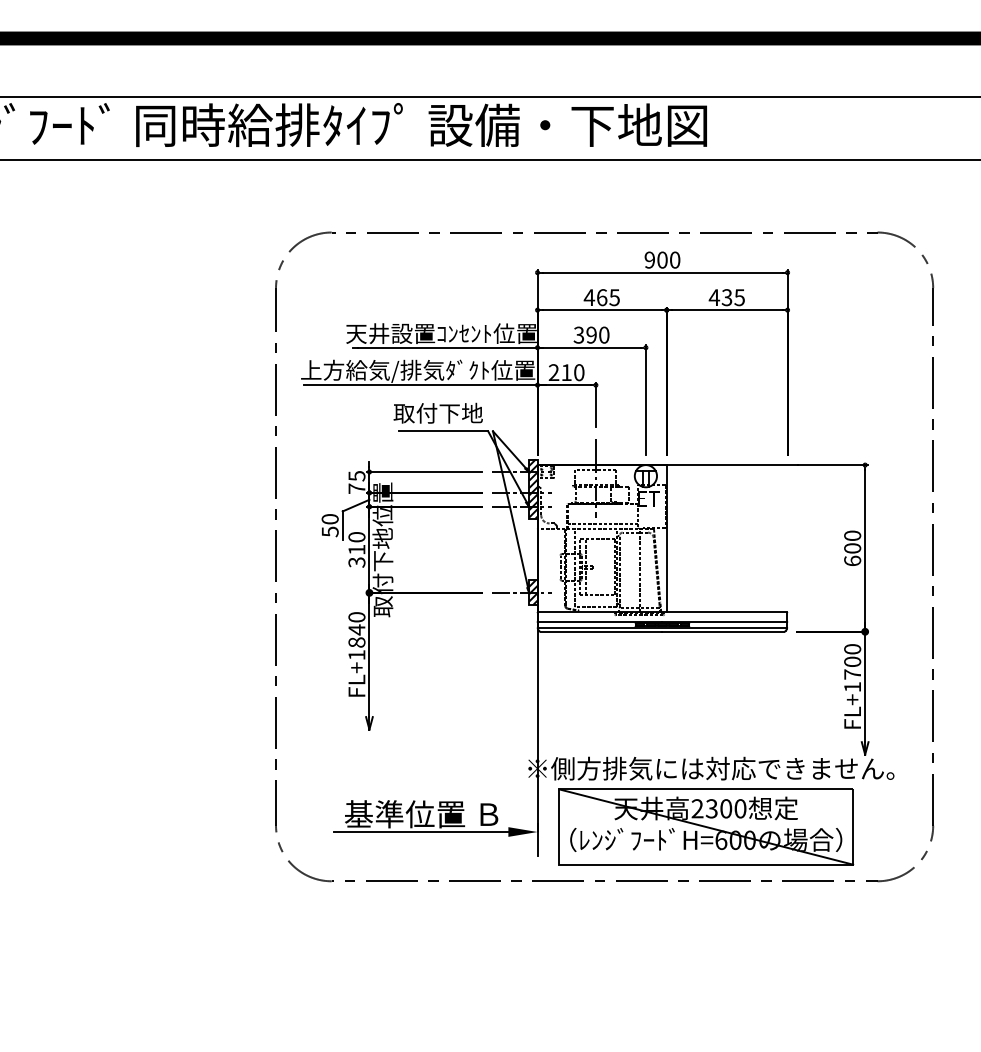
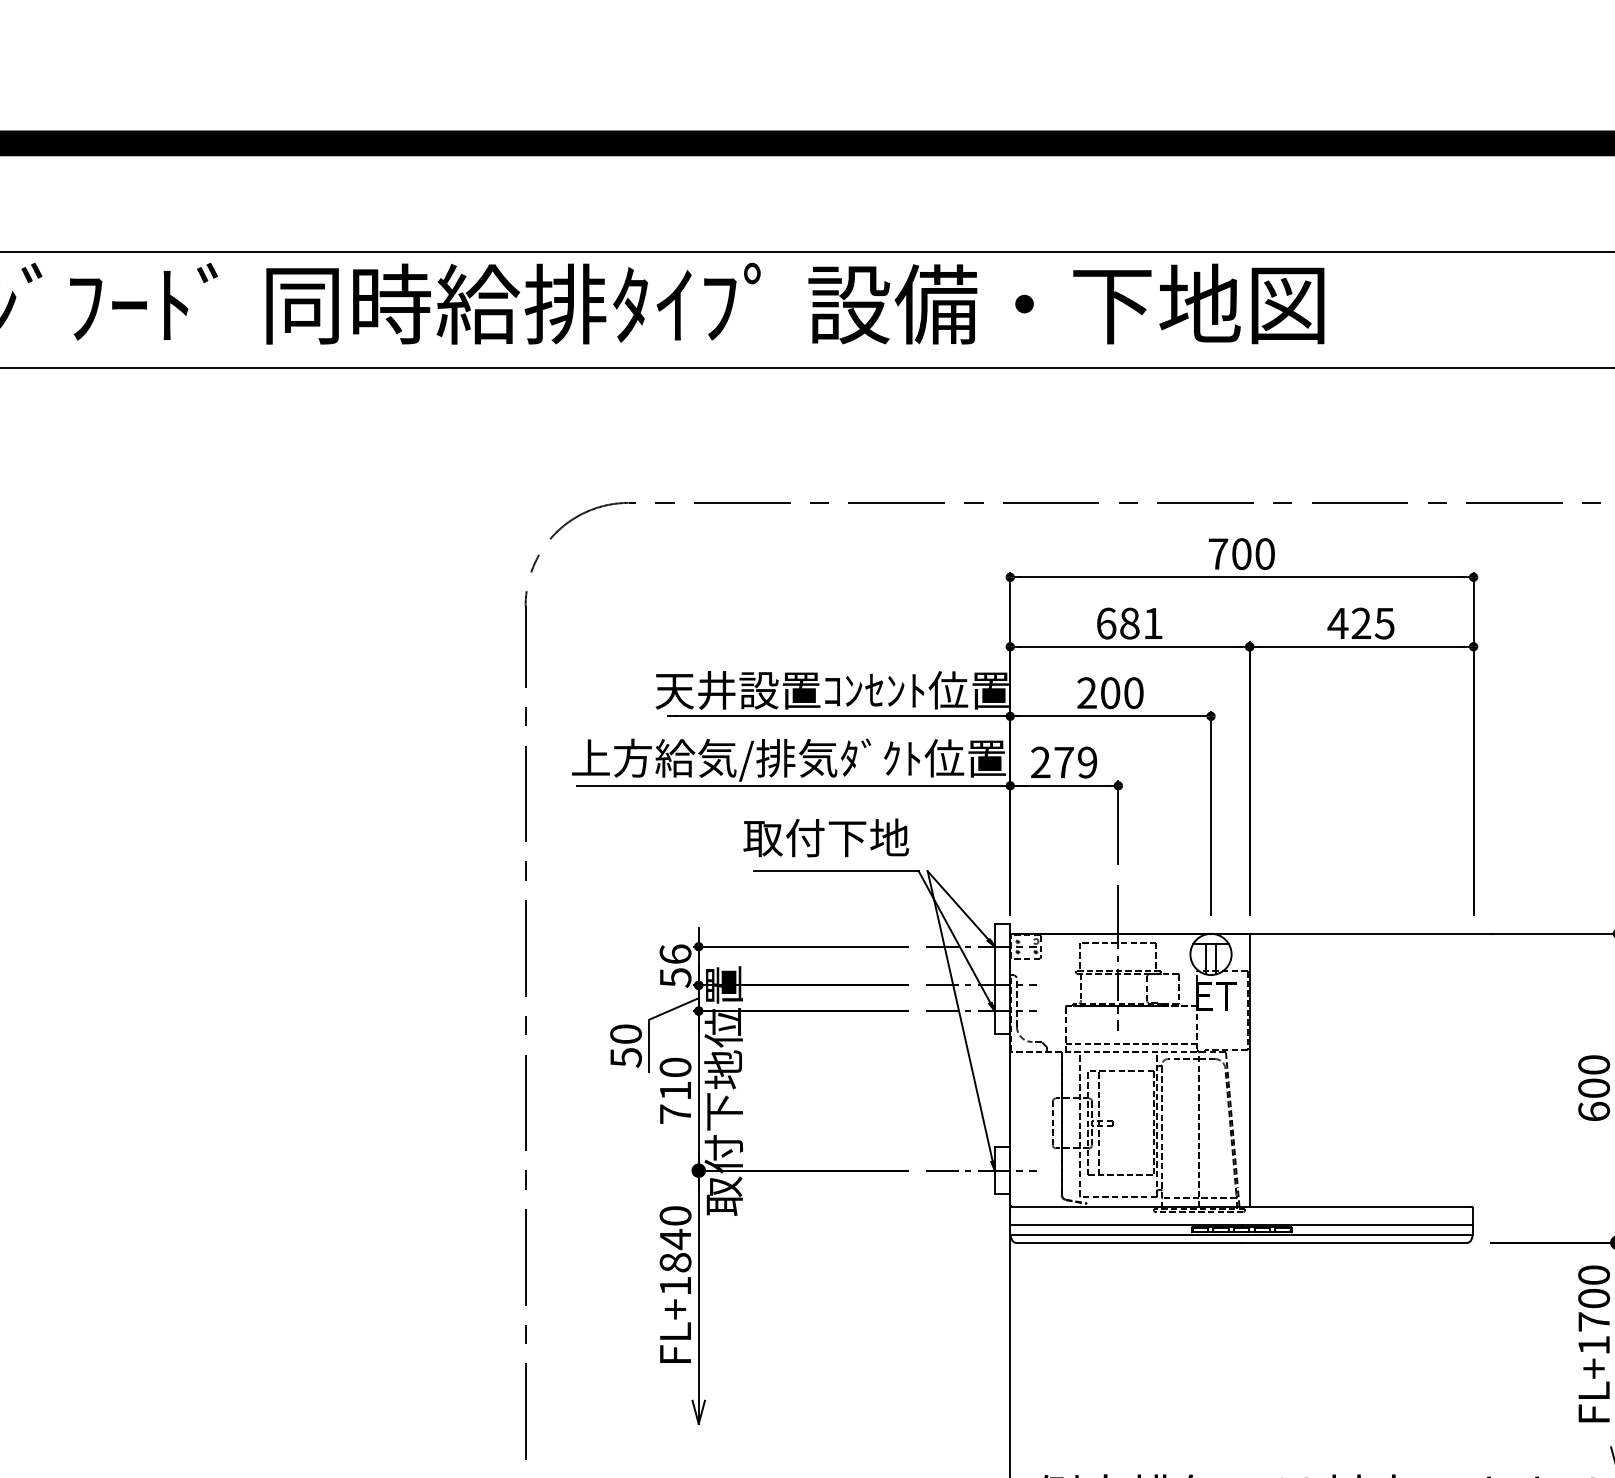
text: (649, 259) -> (1217, 552), 900 -> 700
text: (601, 297) -> (1128, 623), 465 -> 681
text: (726, 297) -> (1360, 623), 435 -> 425
text: (584, 334) -> (1097, 691), 390 -> 200
text: (572, 372) -> (1074, 762), 210 -> 279
text: (356, 482) -> (674, 966), 75 -> 56
hatch: (533, 489) -> (1002, 979), removed
text: (356, 562) -> (674, 1114), 310 -> 710
hatch: (533, 592) -> (1002, 1169), removed

